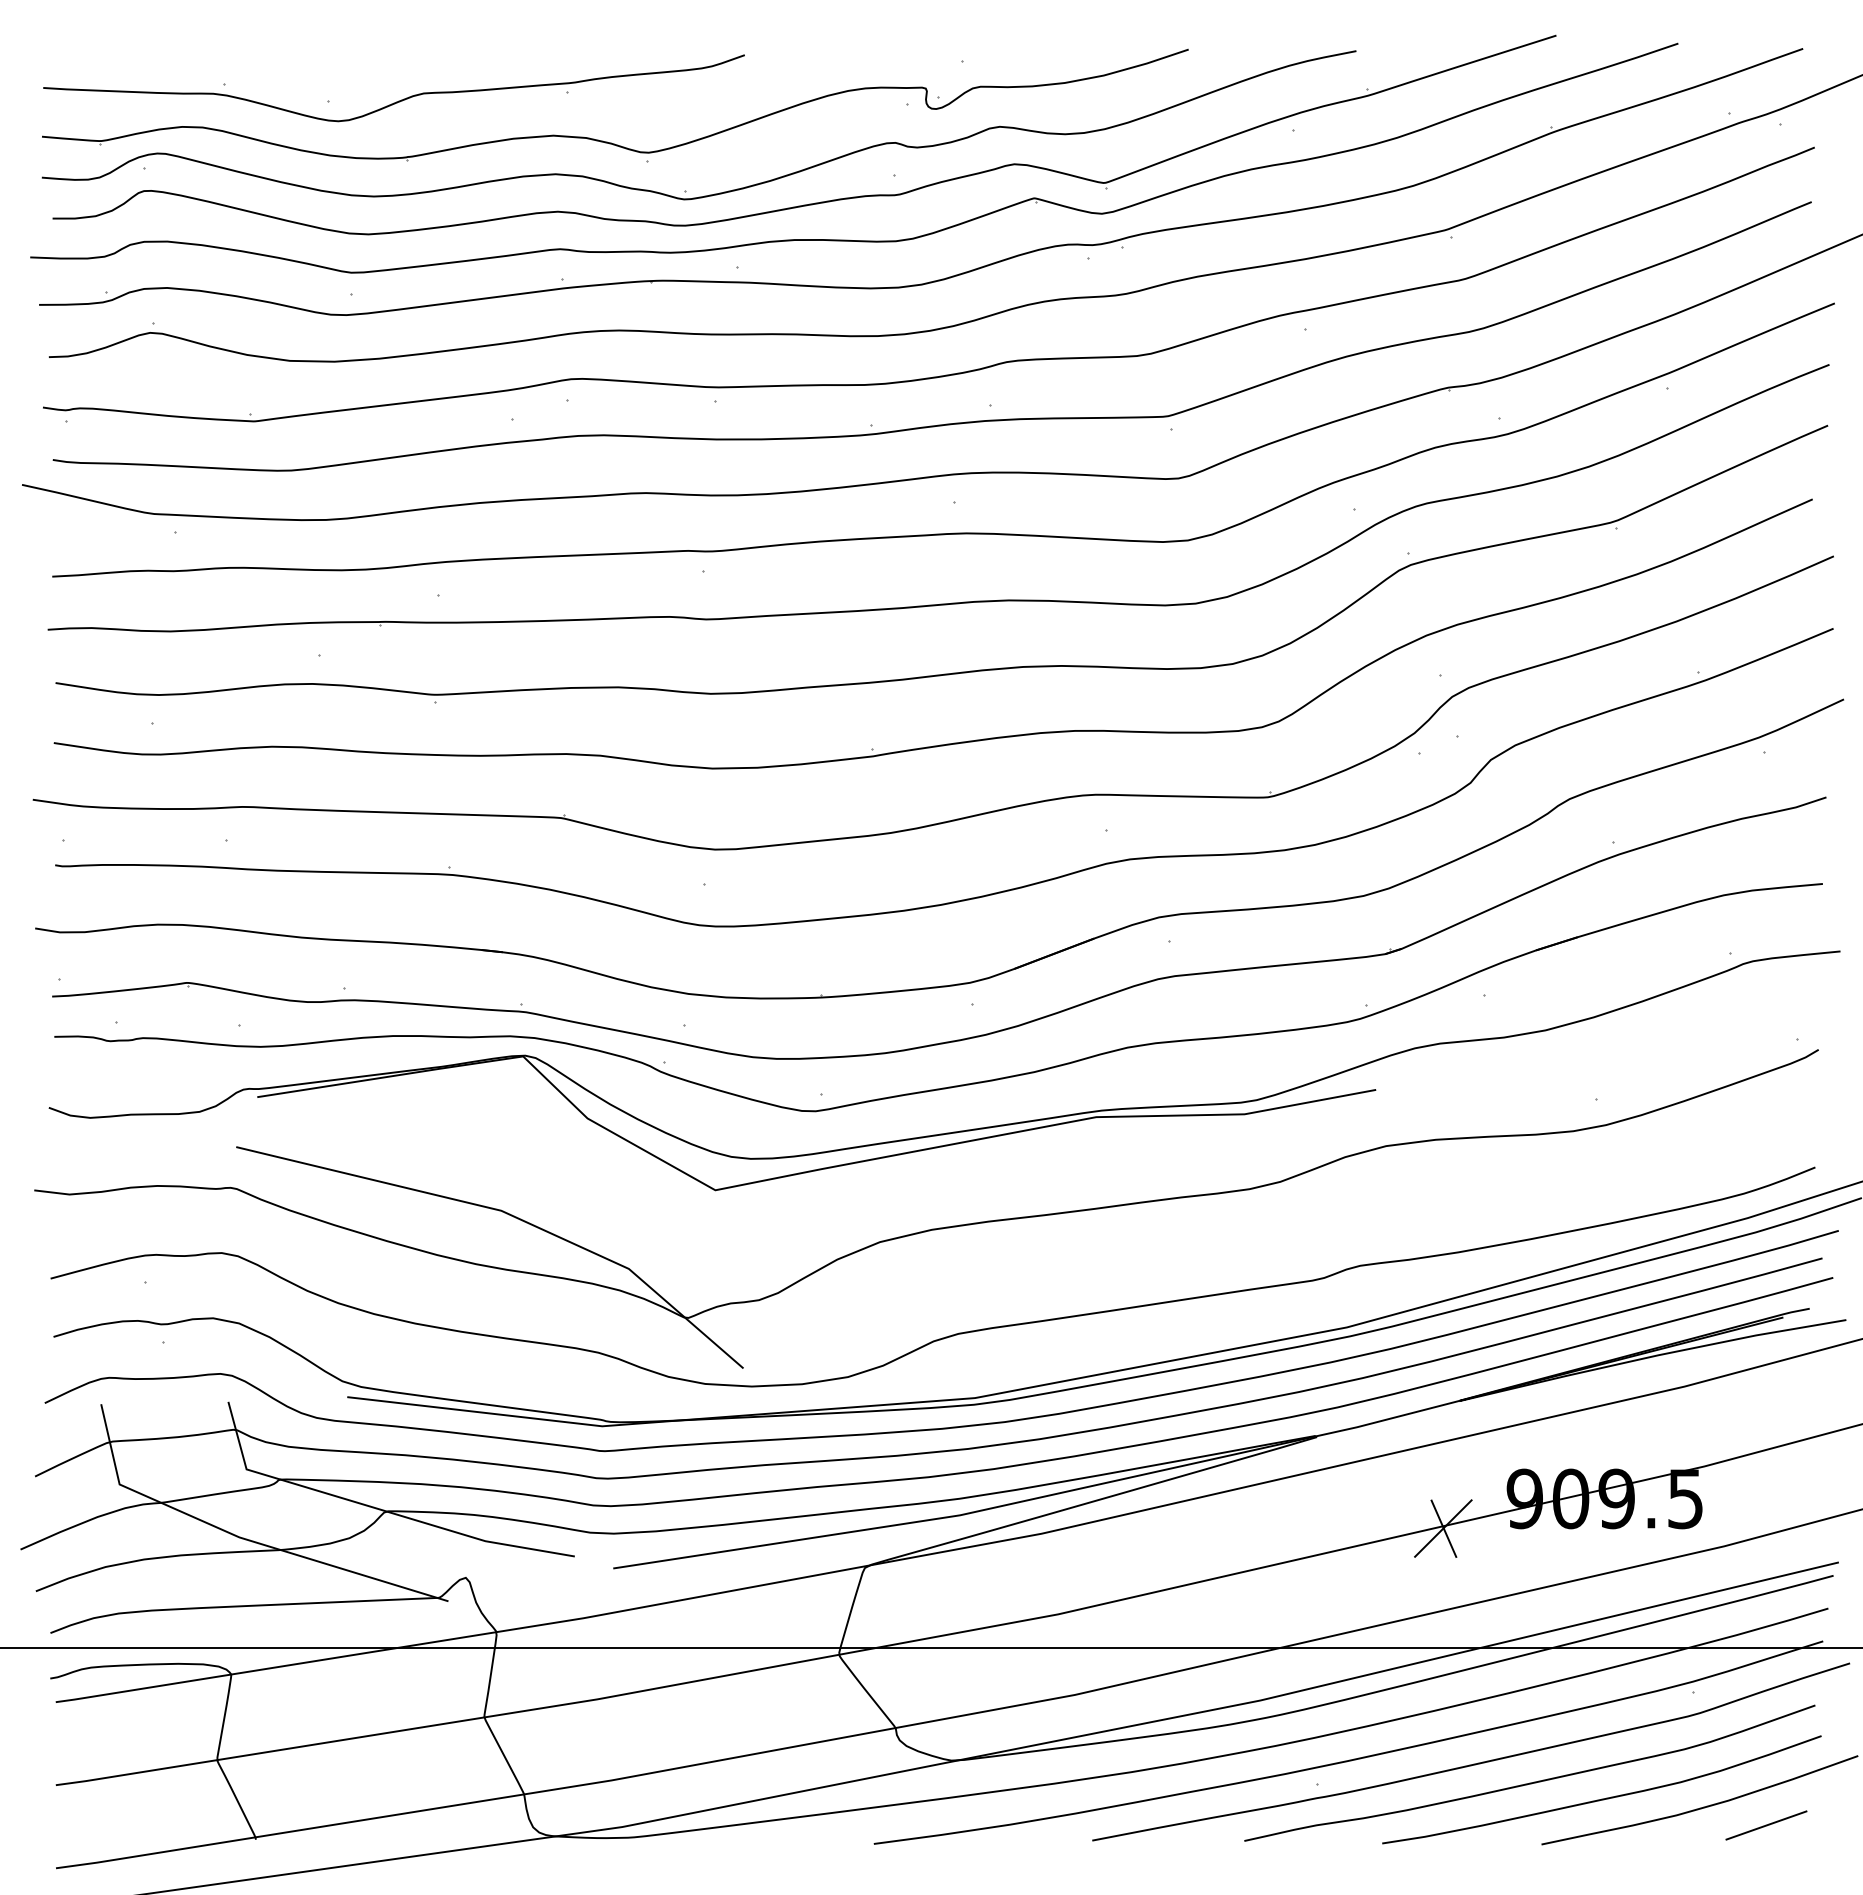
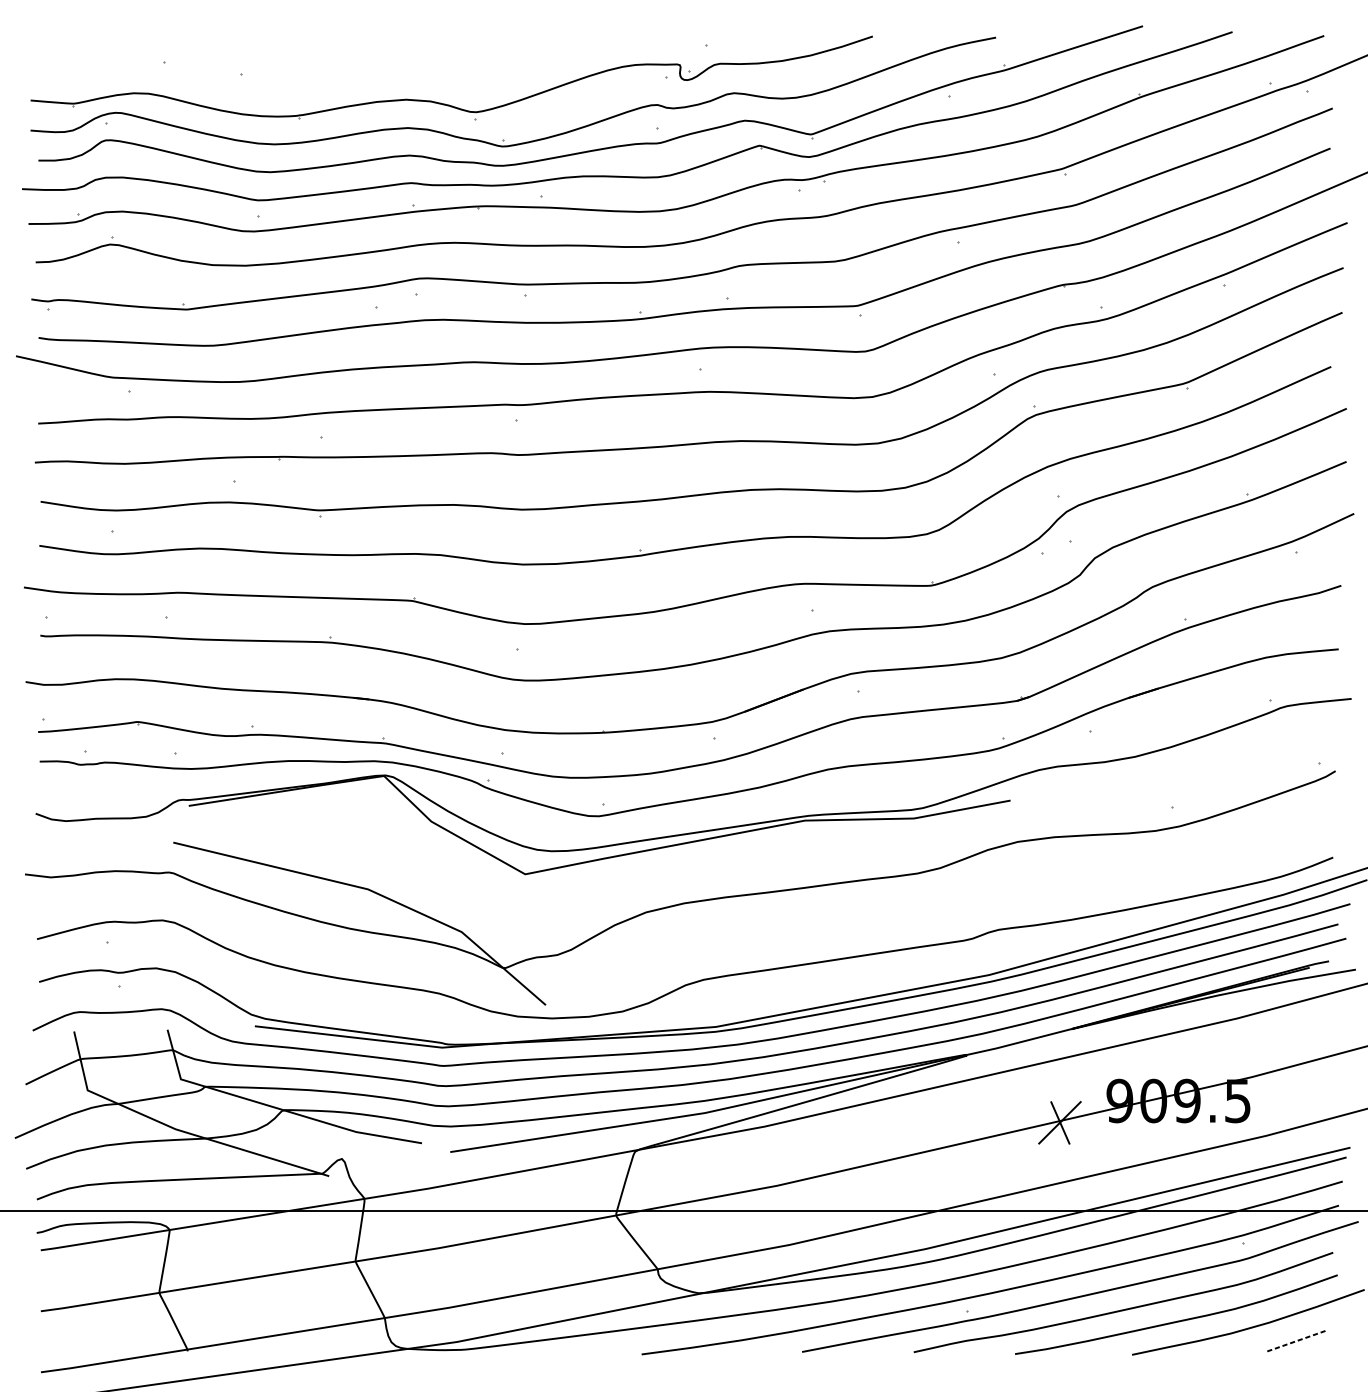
part: (398, 100) -> (292, 73), removed
line: (1766, 1825) -> (1297, 1340), solid -> dashed

